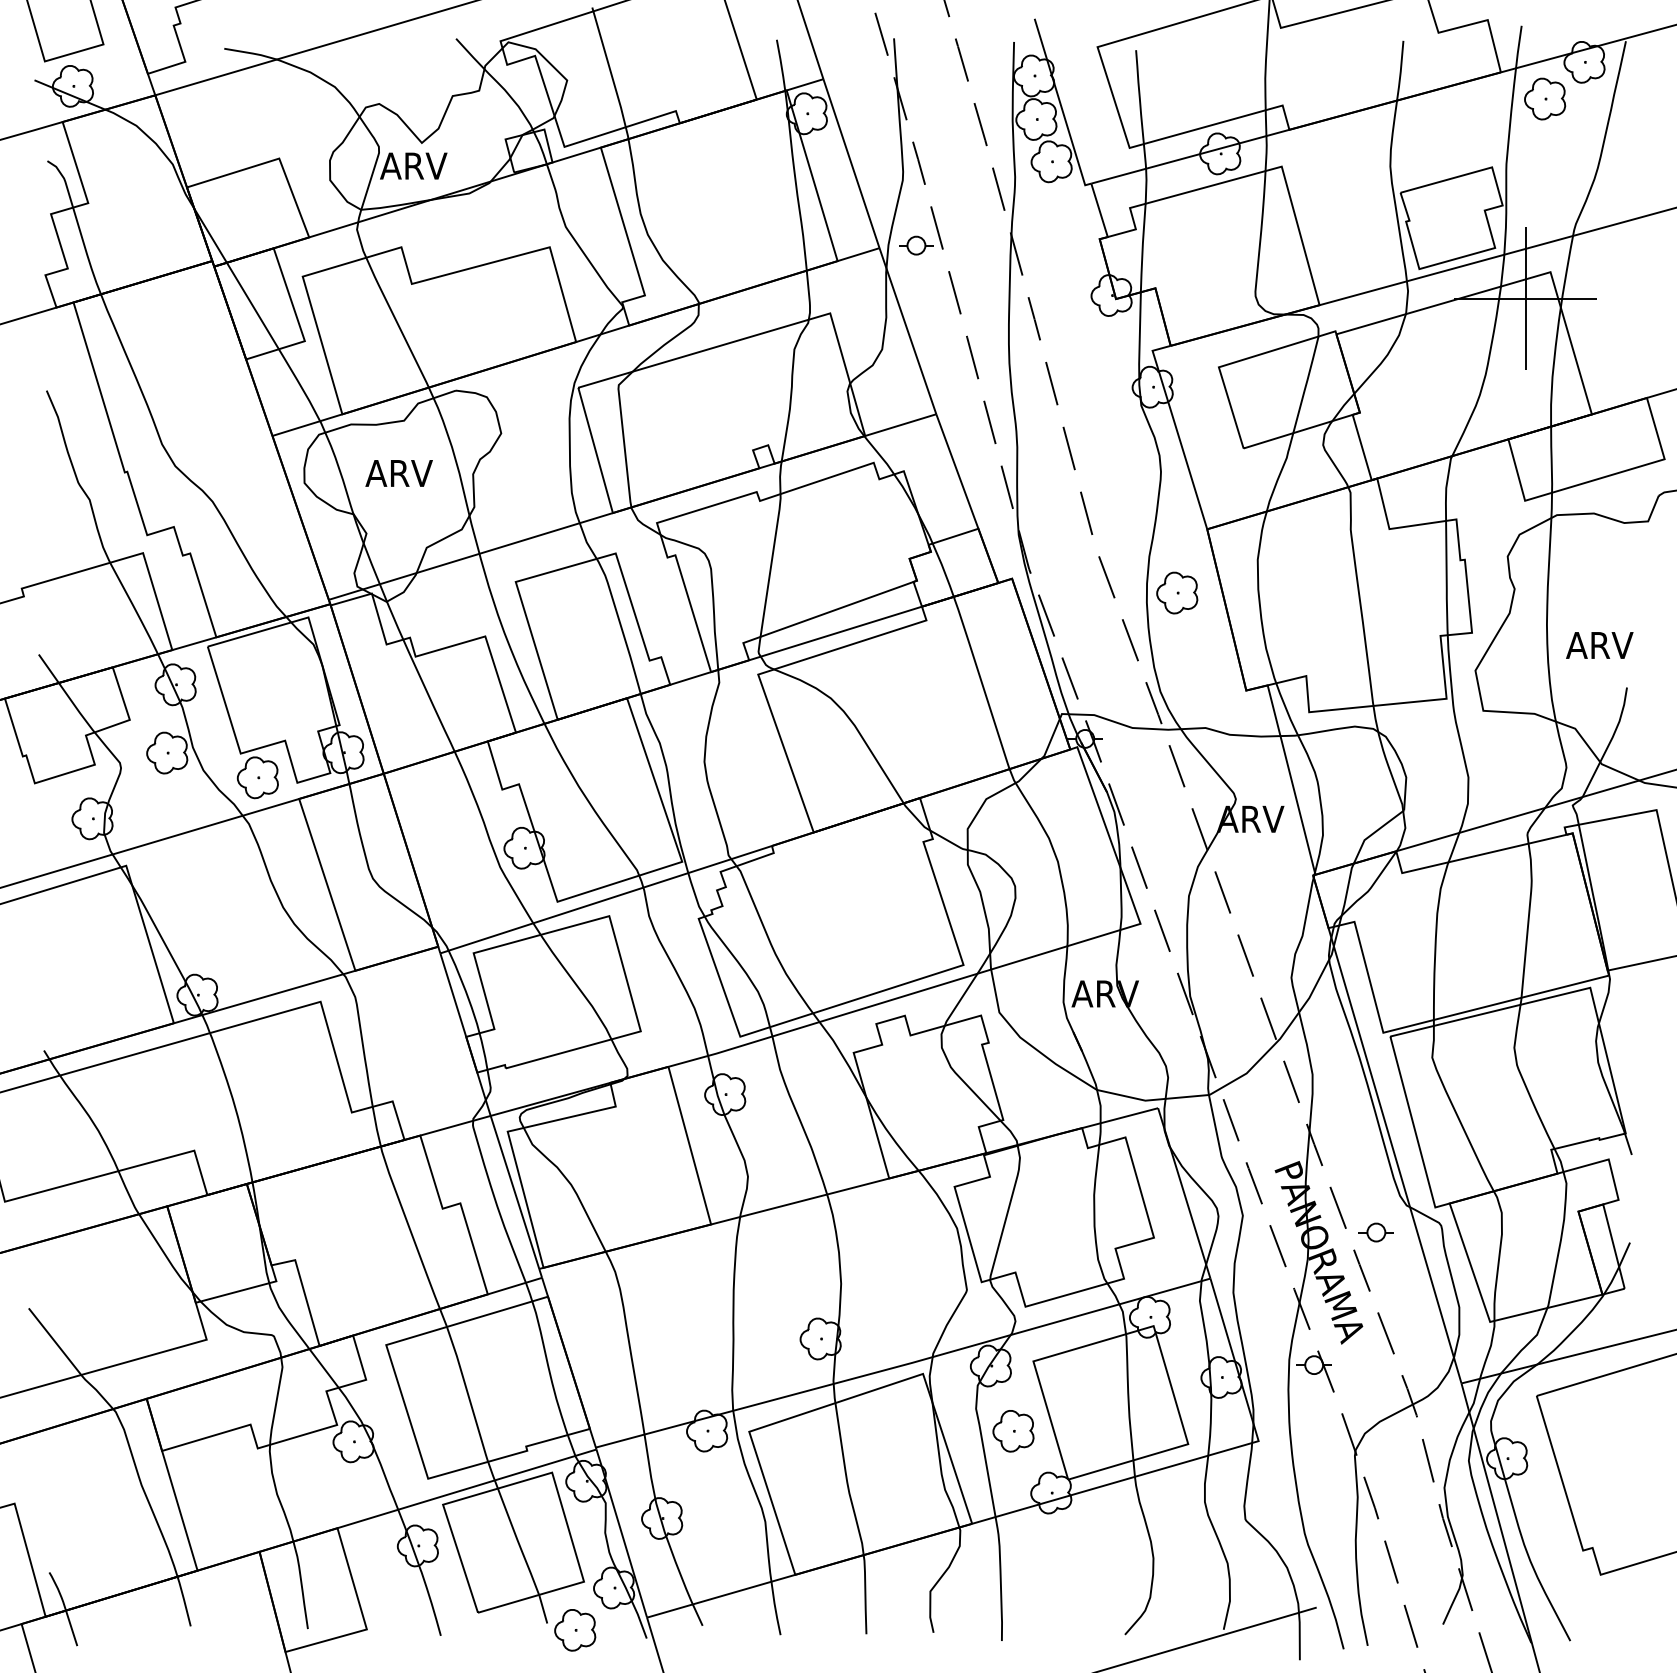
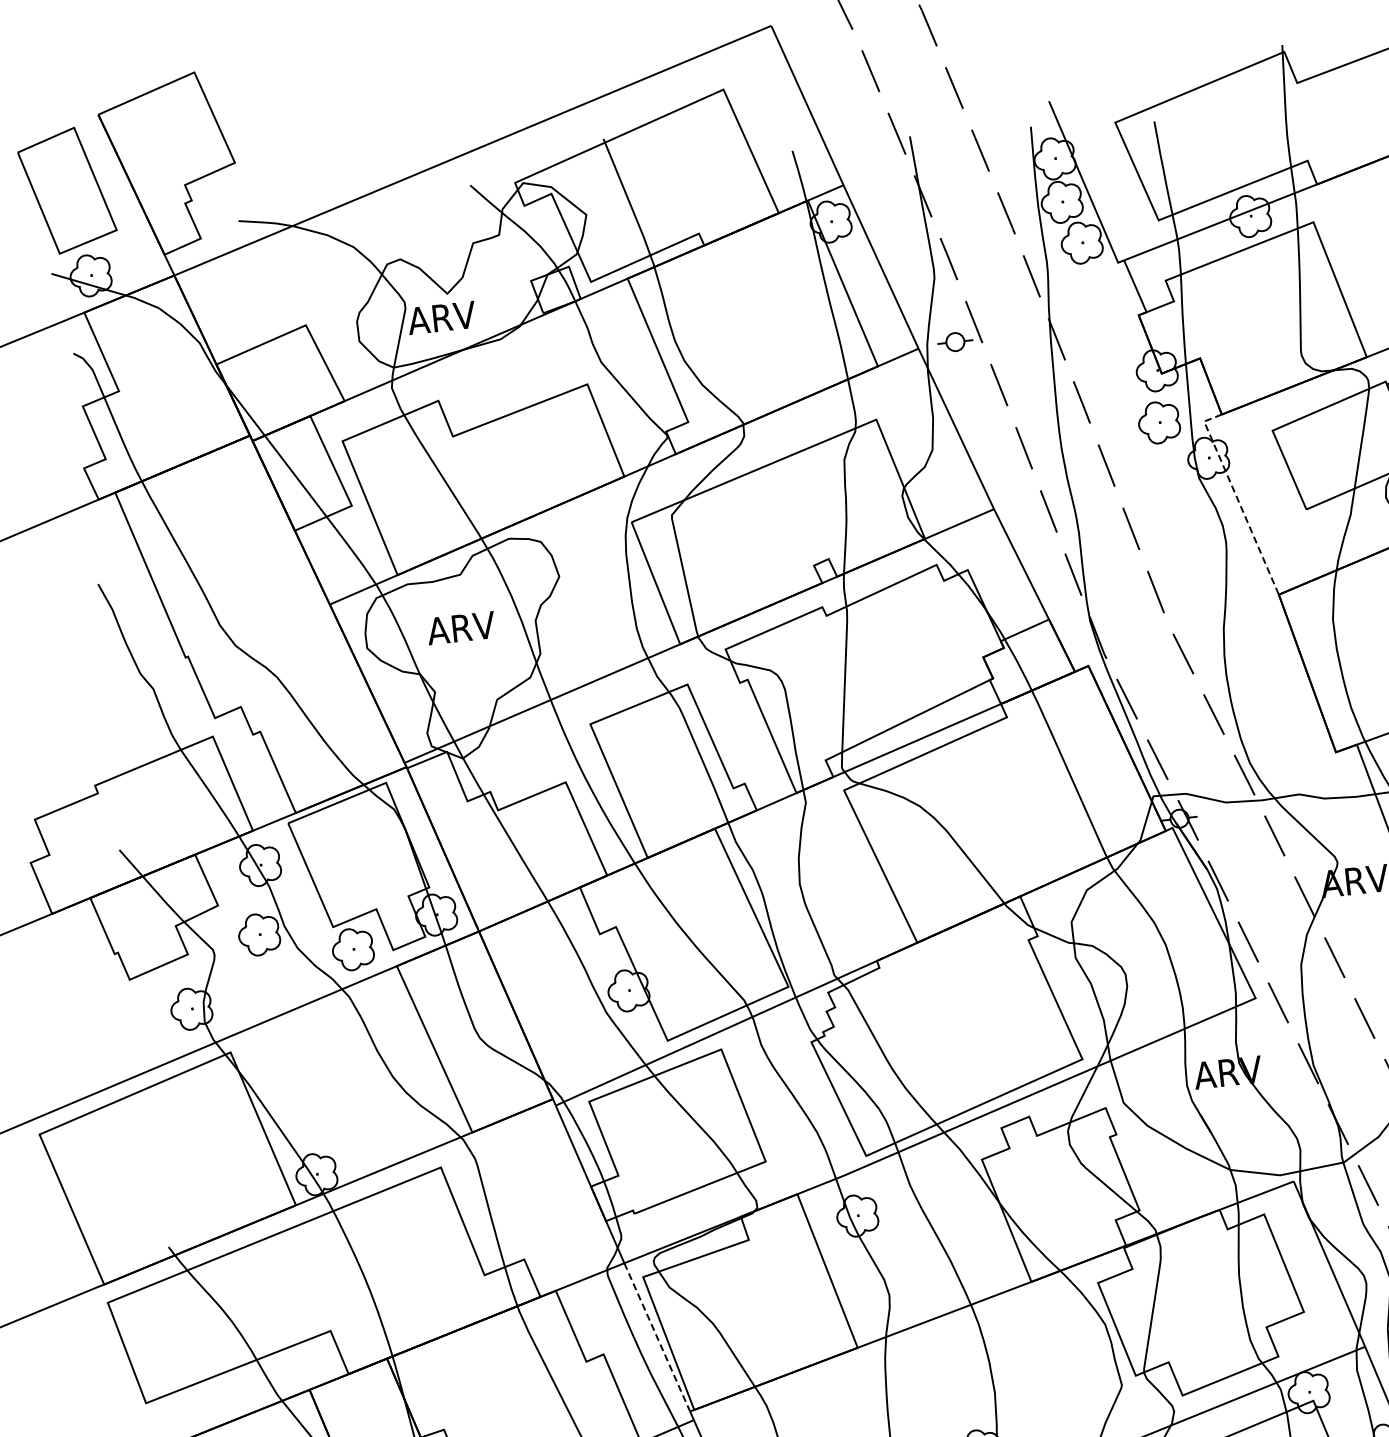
line: (1177, 431) -> (1238, 499), solid -> dashed
part: (1177, 592) -> (1159, 422), moved
line: (515, 1192) -> (657, 1337), solid -> dashed

